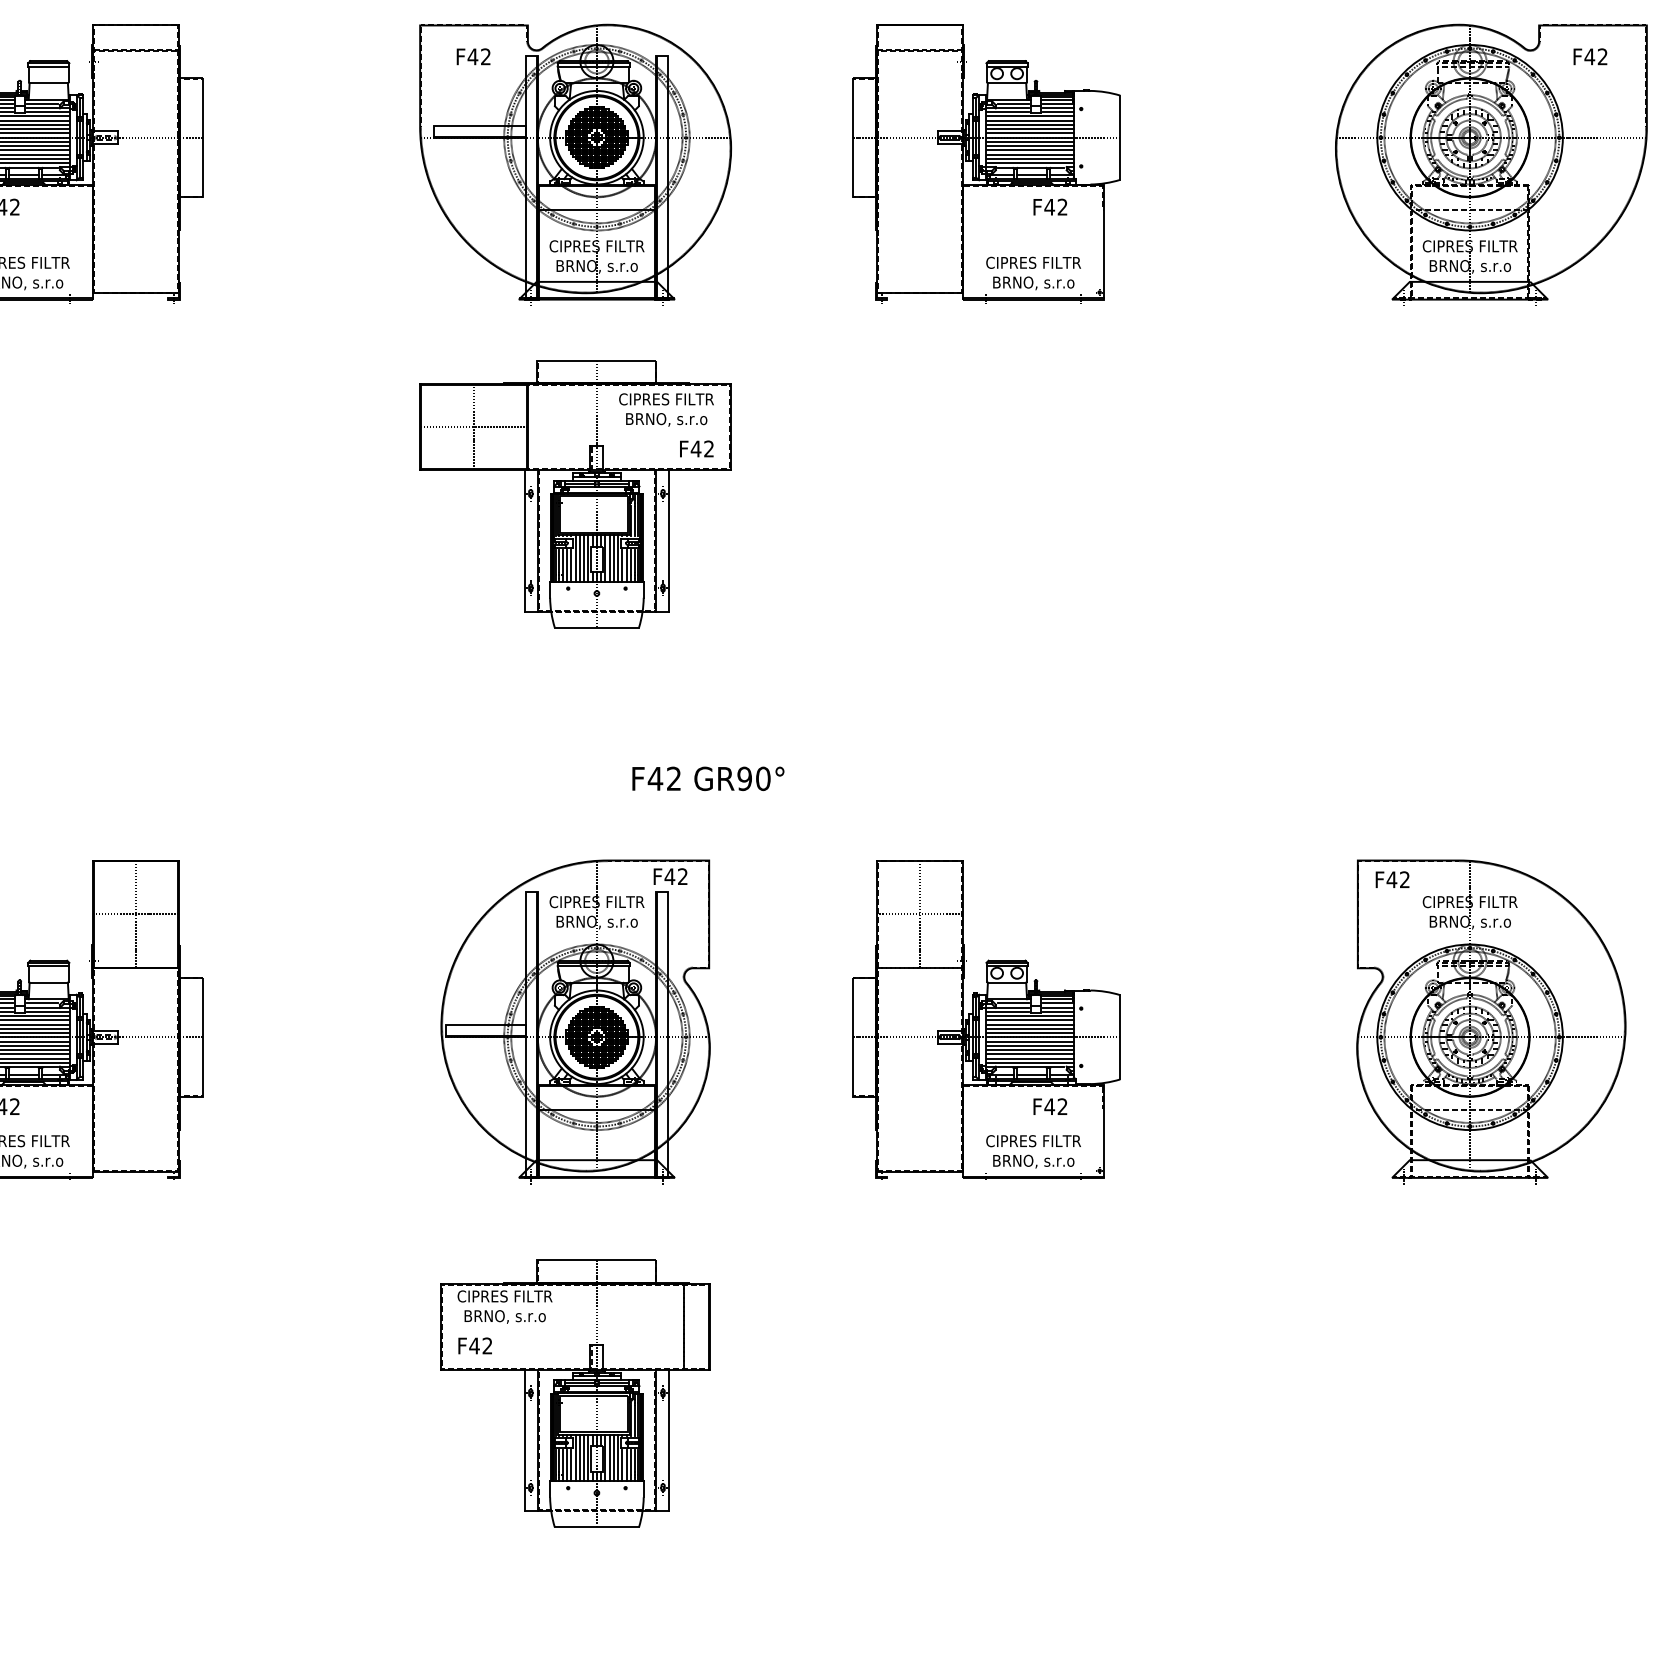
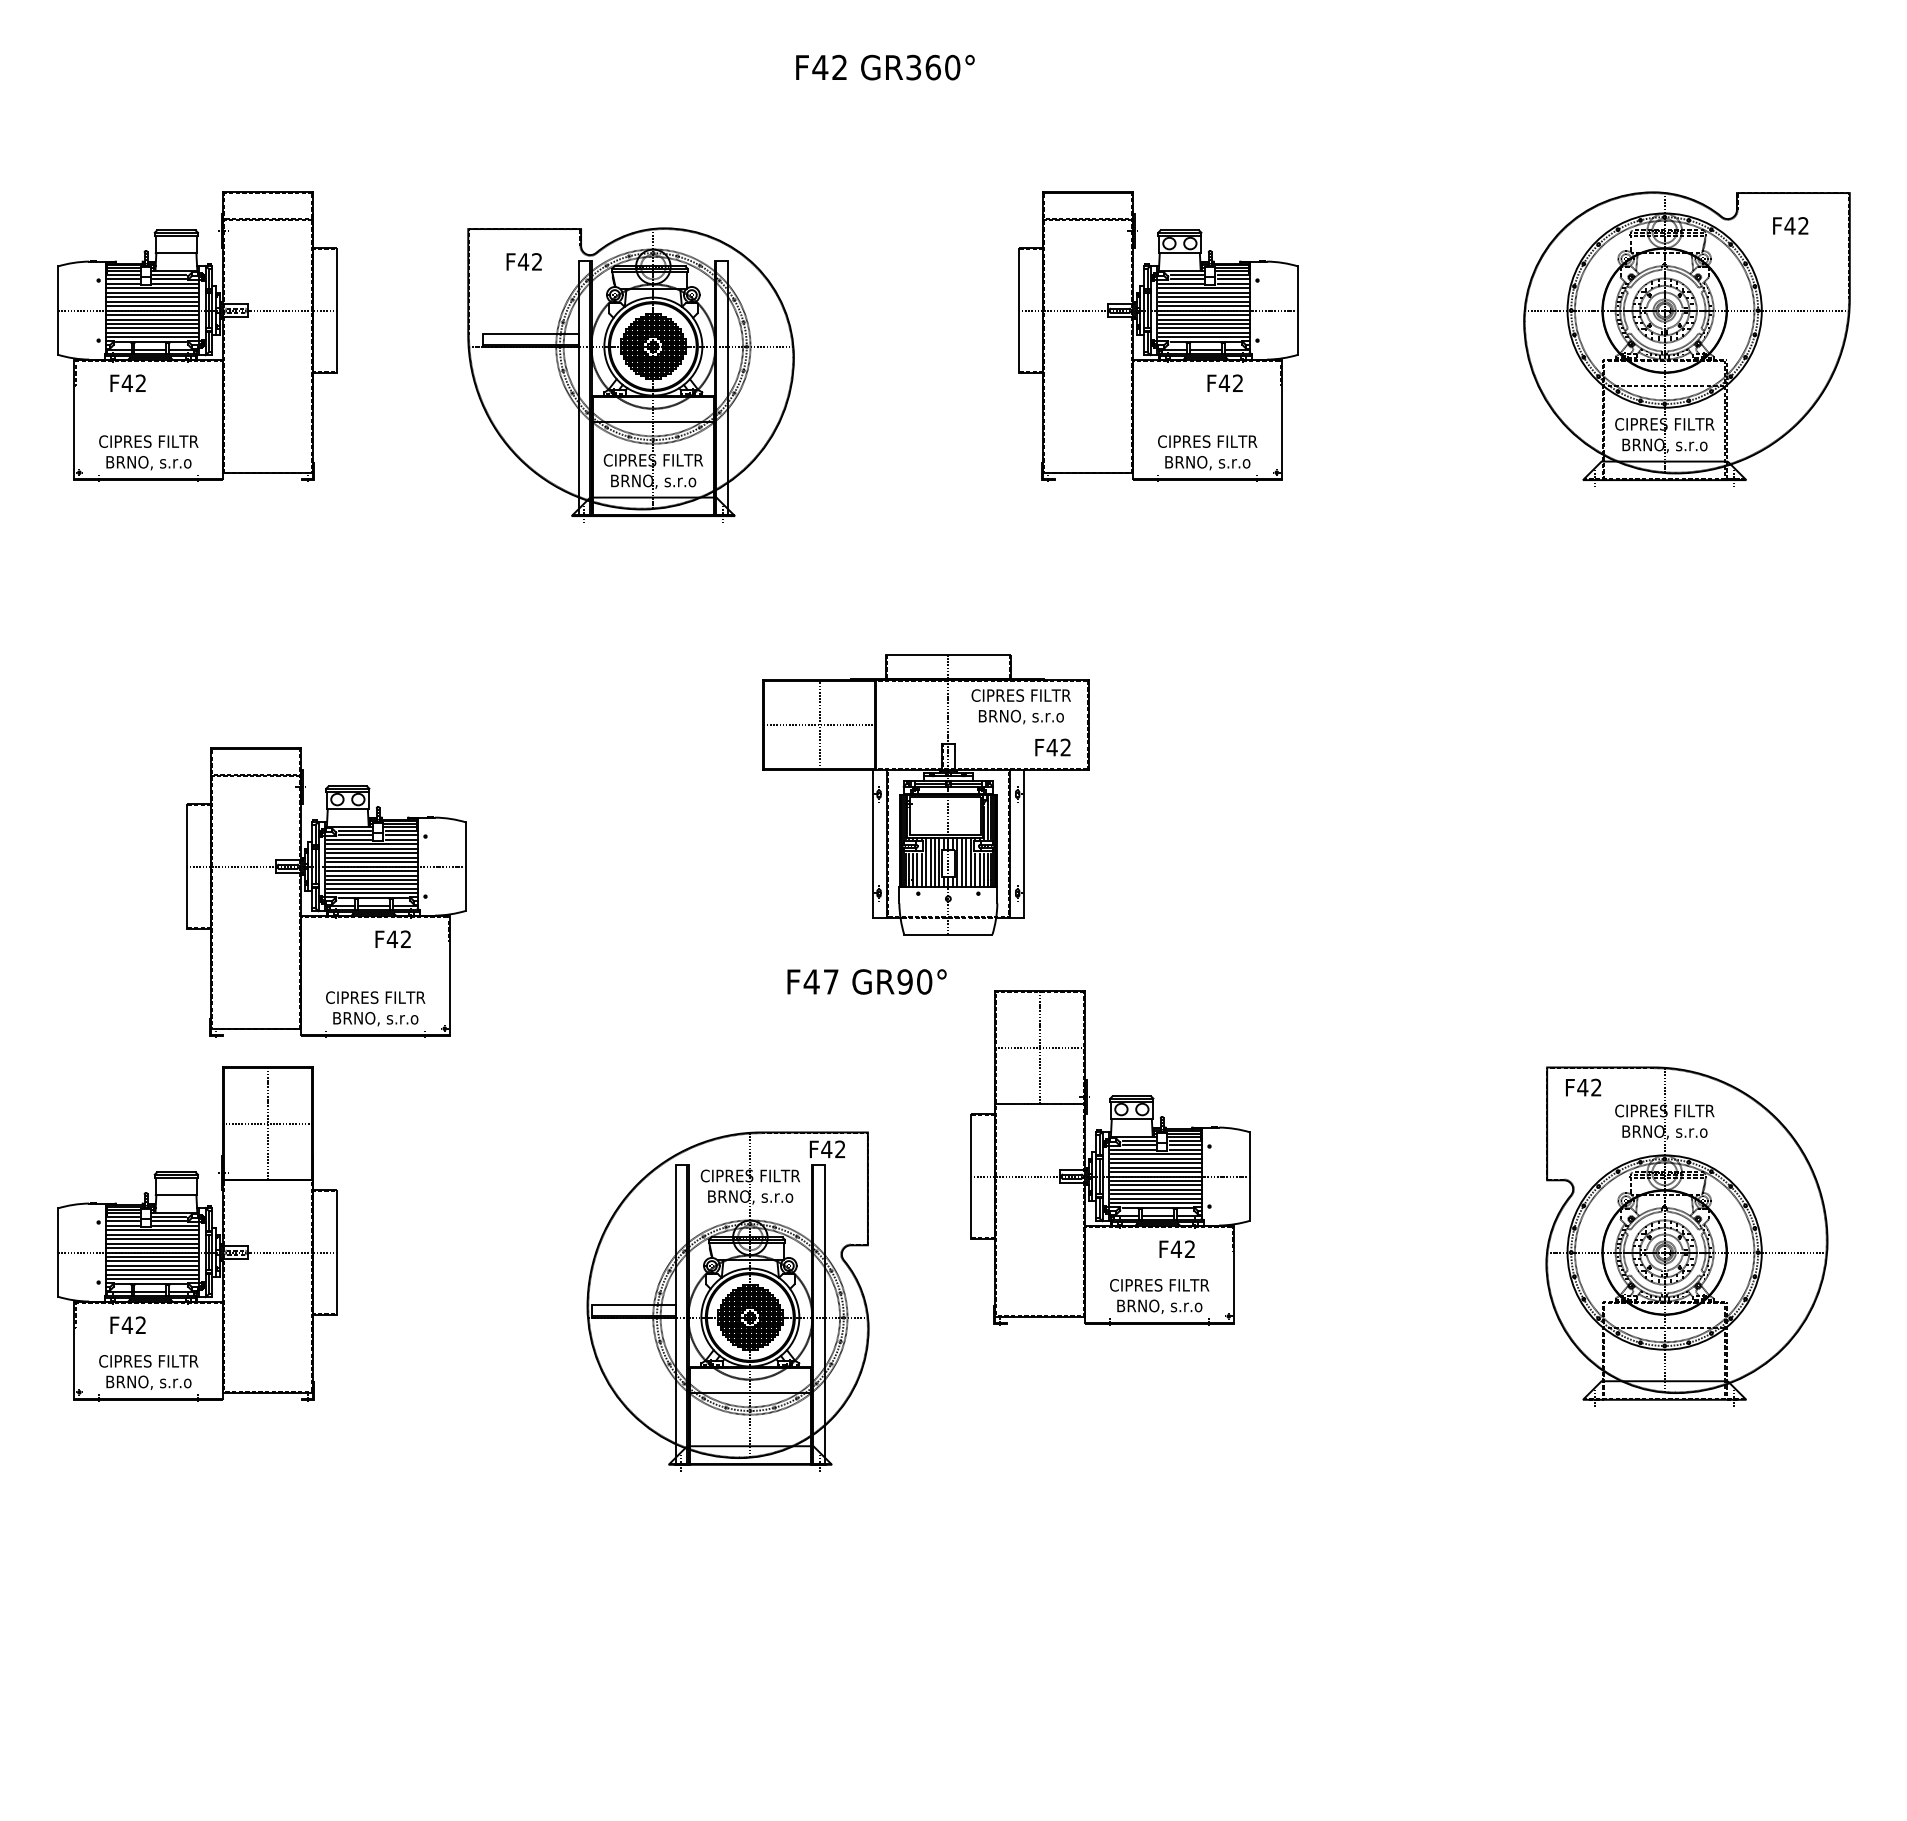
part: (575, 164) -> (630, 374), moved
part: (575, 493) -> (925, 794), moved
part: (192, 693) -> (326, 892), added
text: (673, 778) -> (830, 981), F42 -> F47
part: (986, 1019) -> (1110, 1157), moved
part: (575, 1021) -> (727, 1301), moved
part: (576, 1393) -> (728, 1625), removed

